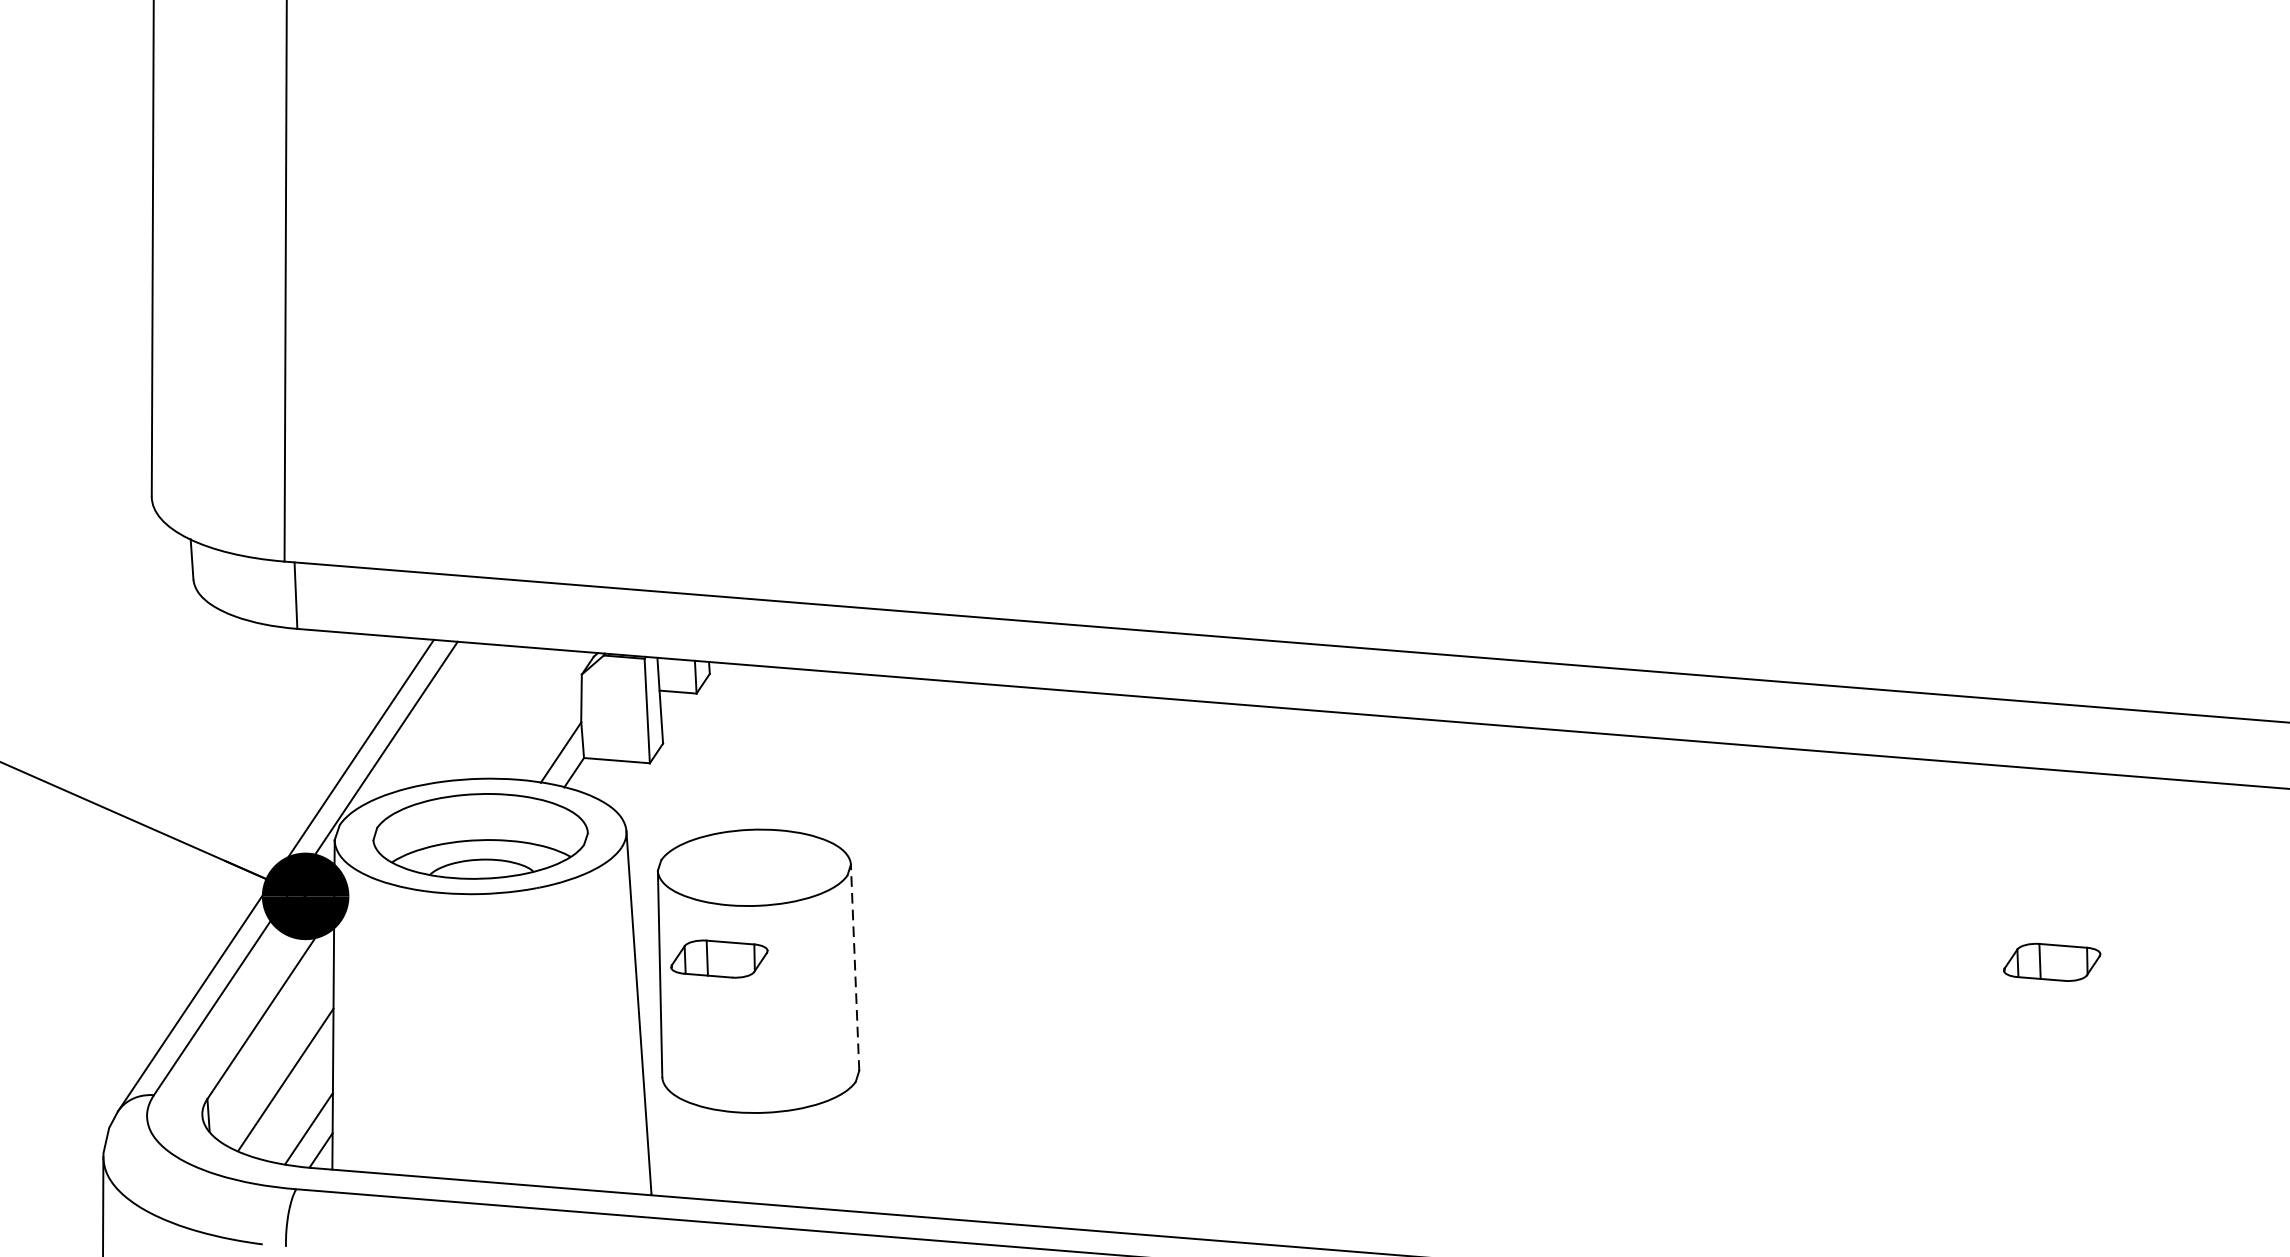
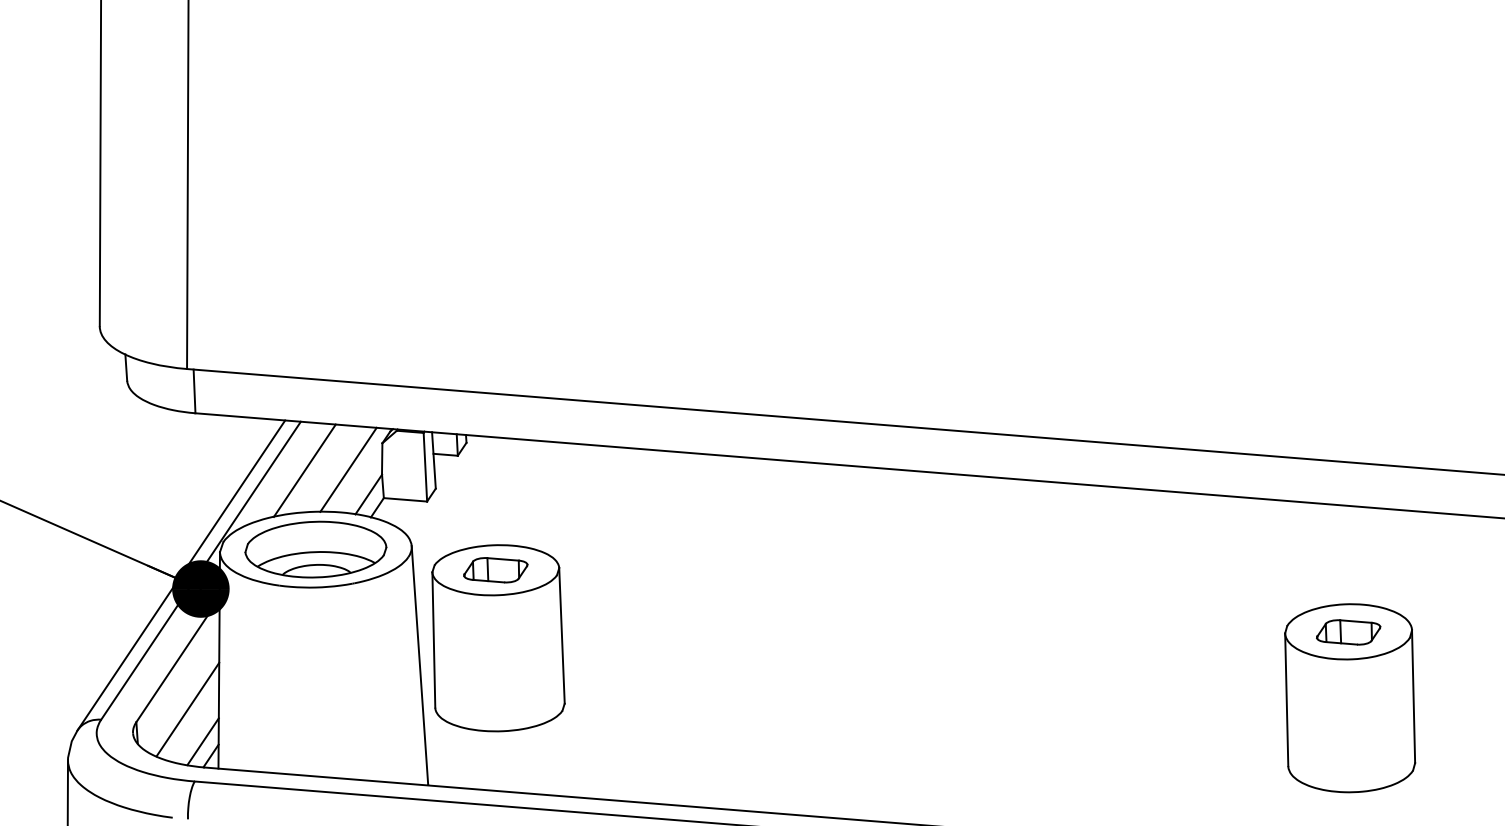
line: (530, 714) -> (348, 469), added
line: (463, 715) -> (304, 470), added
part: (718, 959) -> (495, 570), moved
line: (854, 967) -> (561, 635), dashed -> solid
part: (2054, 1062) -> (1350, 698), added

